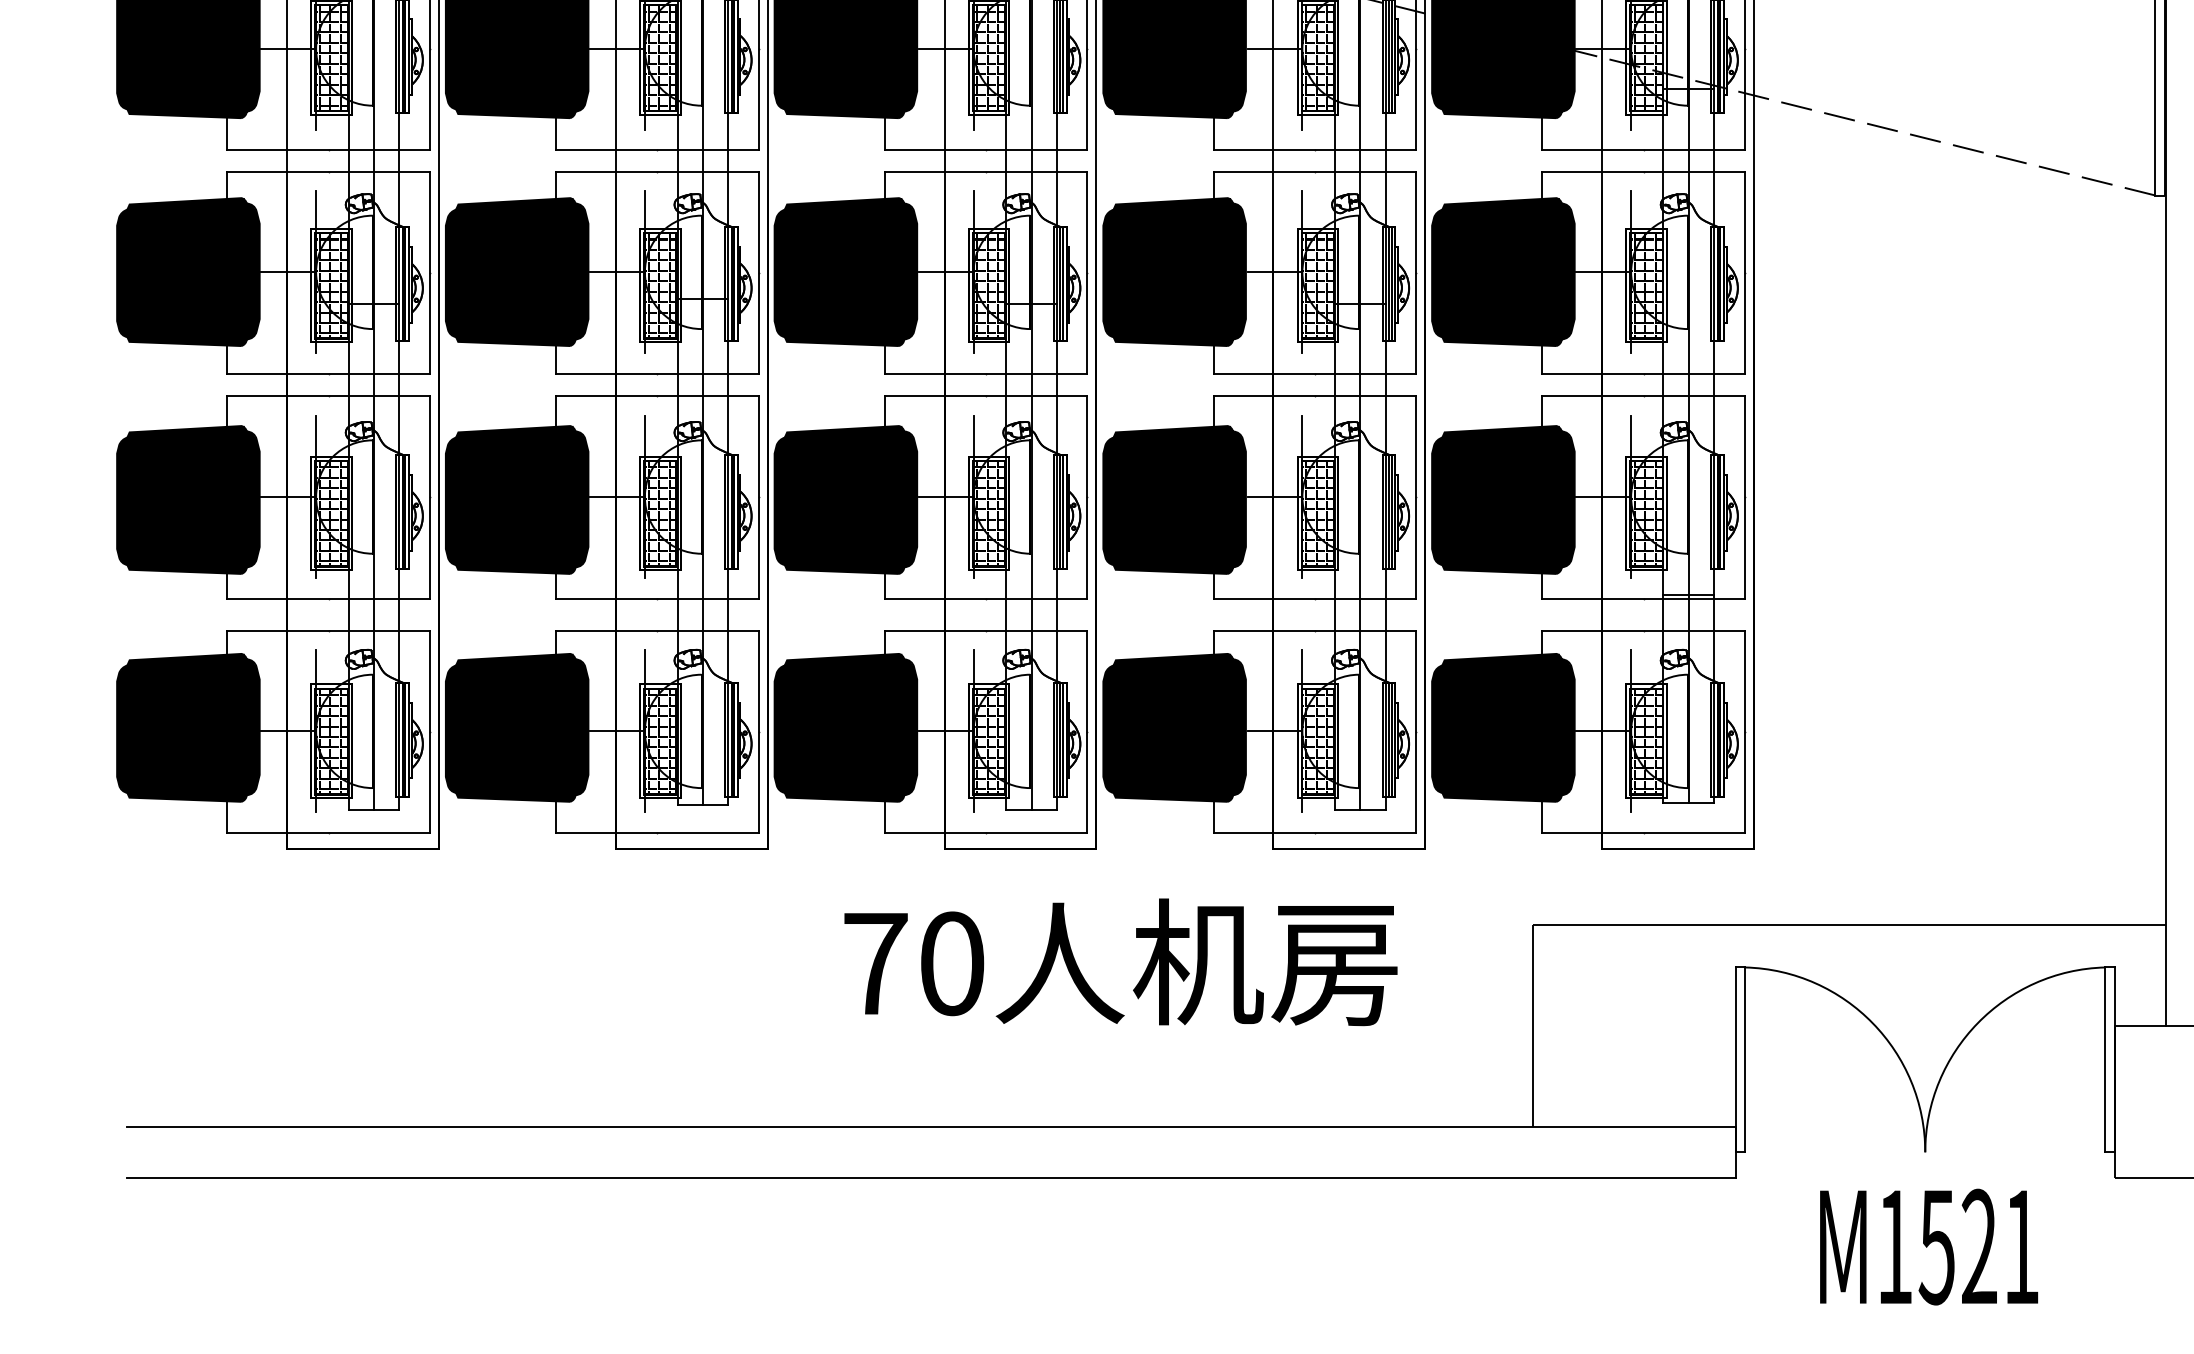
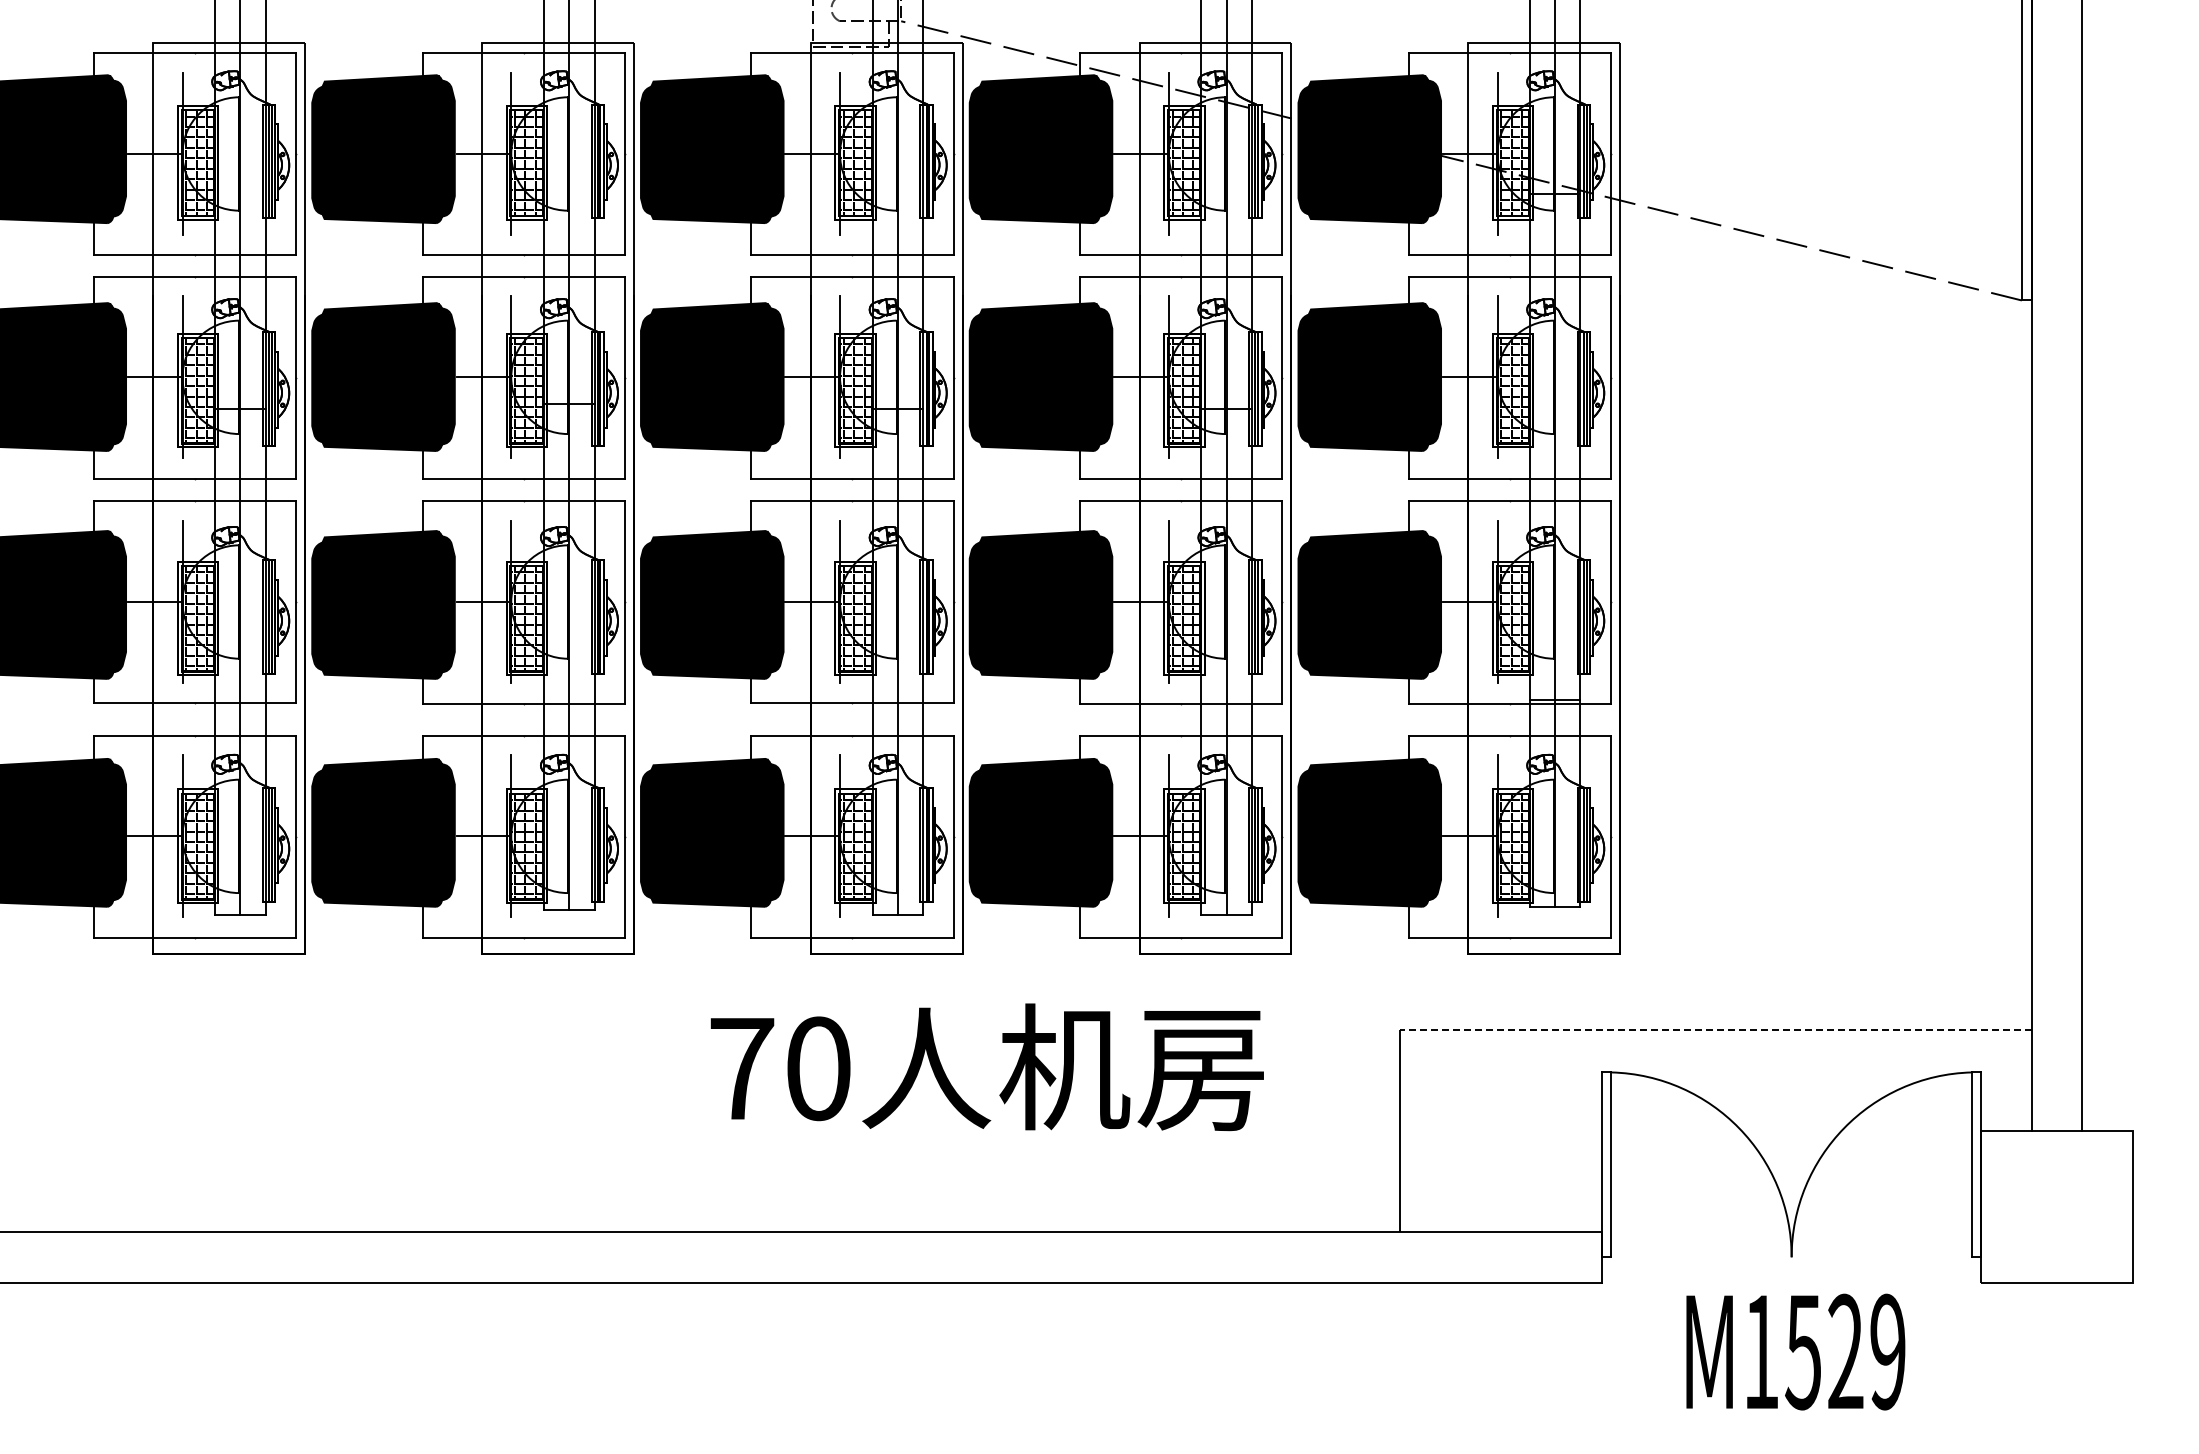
line: (1849, 924) -> (1715, 1029), solid -> dashed
text: (2021, 1246) -> (1887, 1351), M1521 -> M1529

